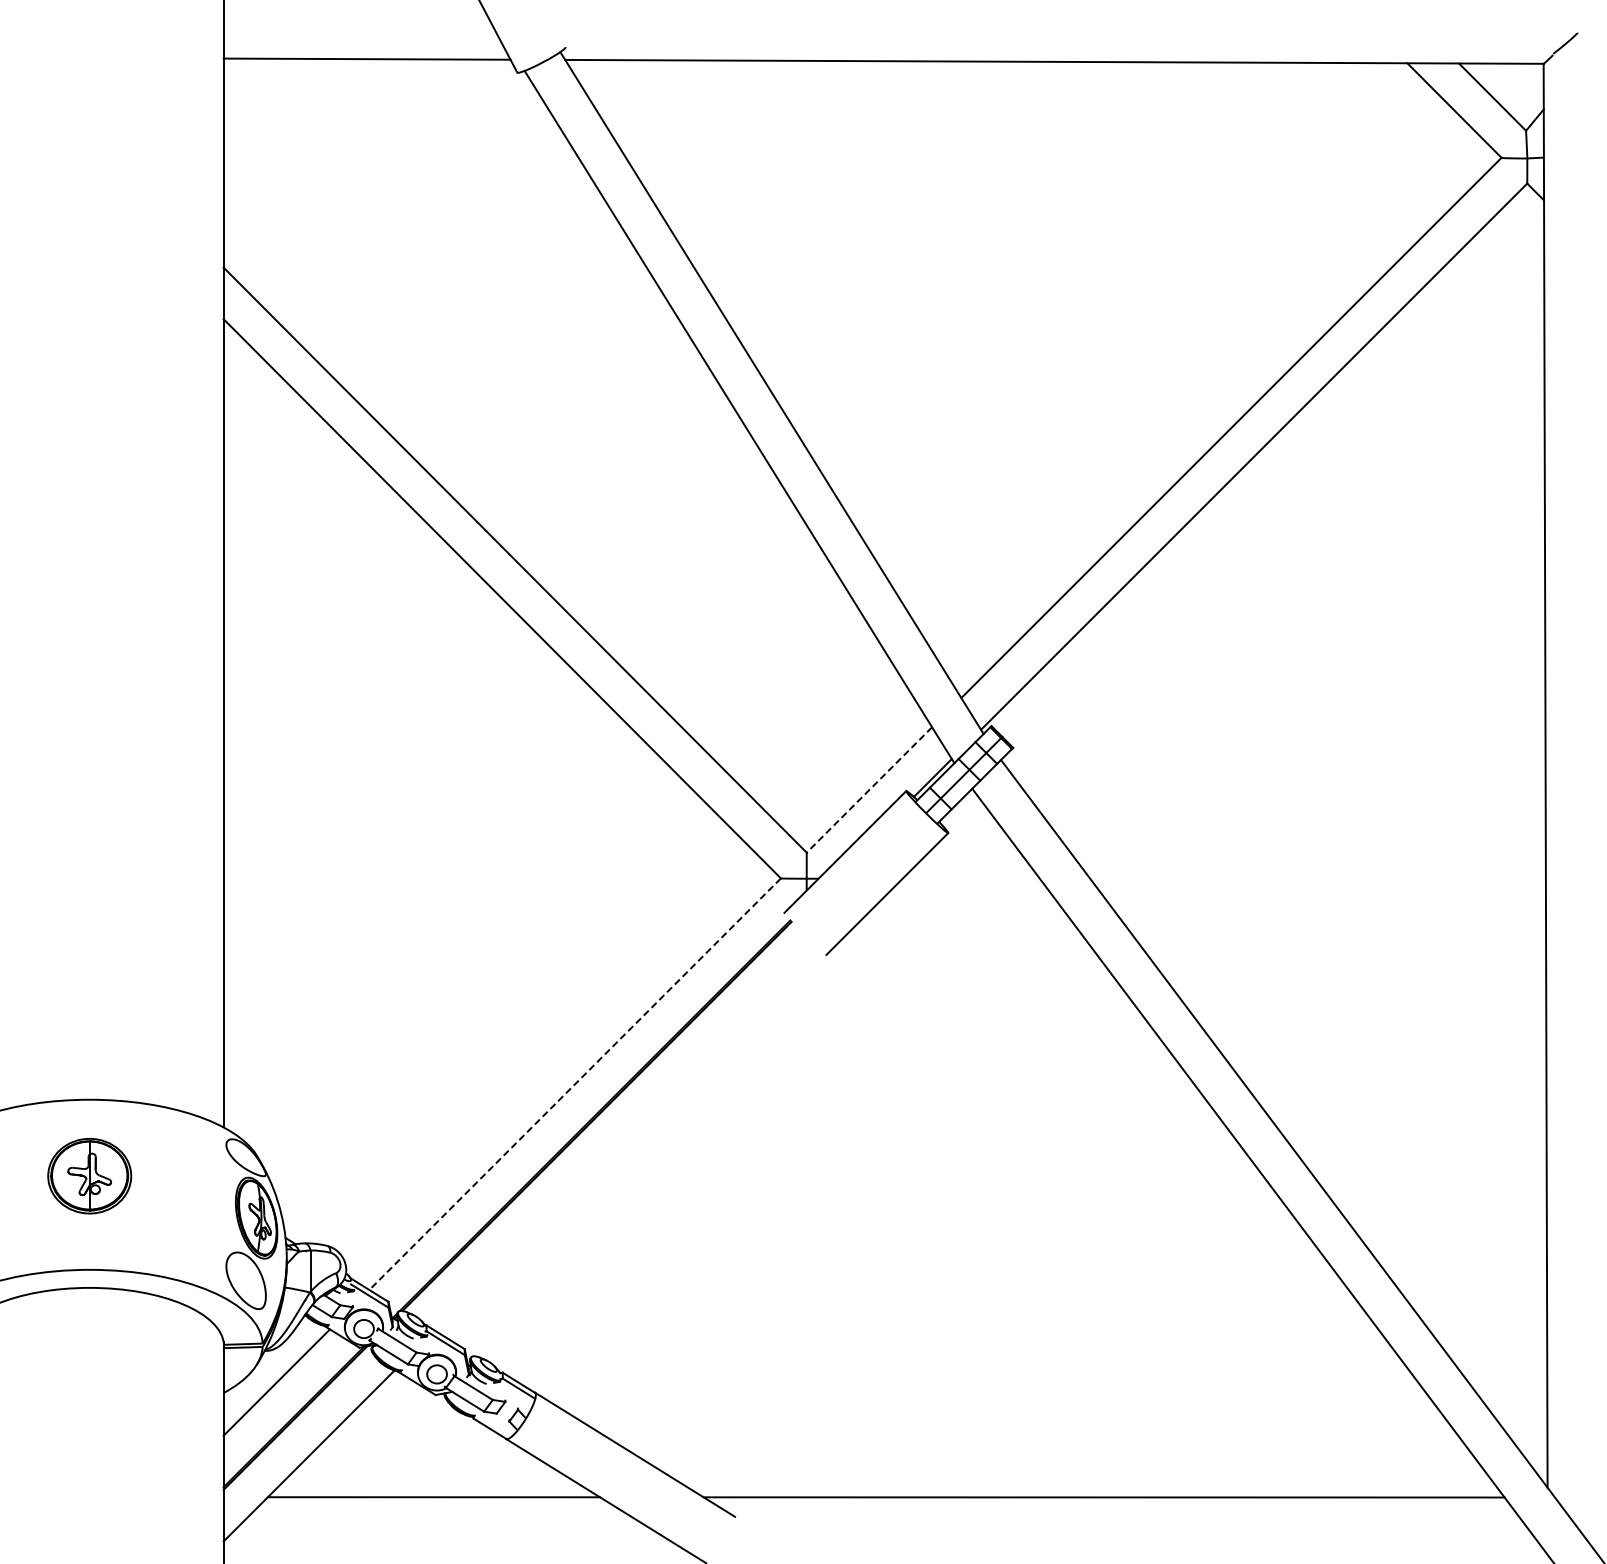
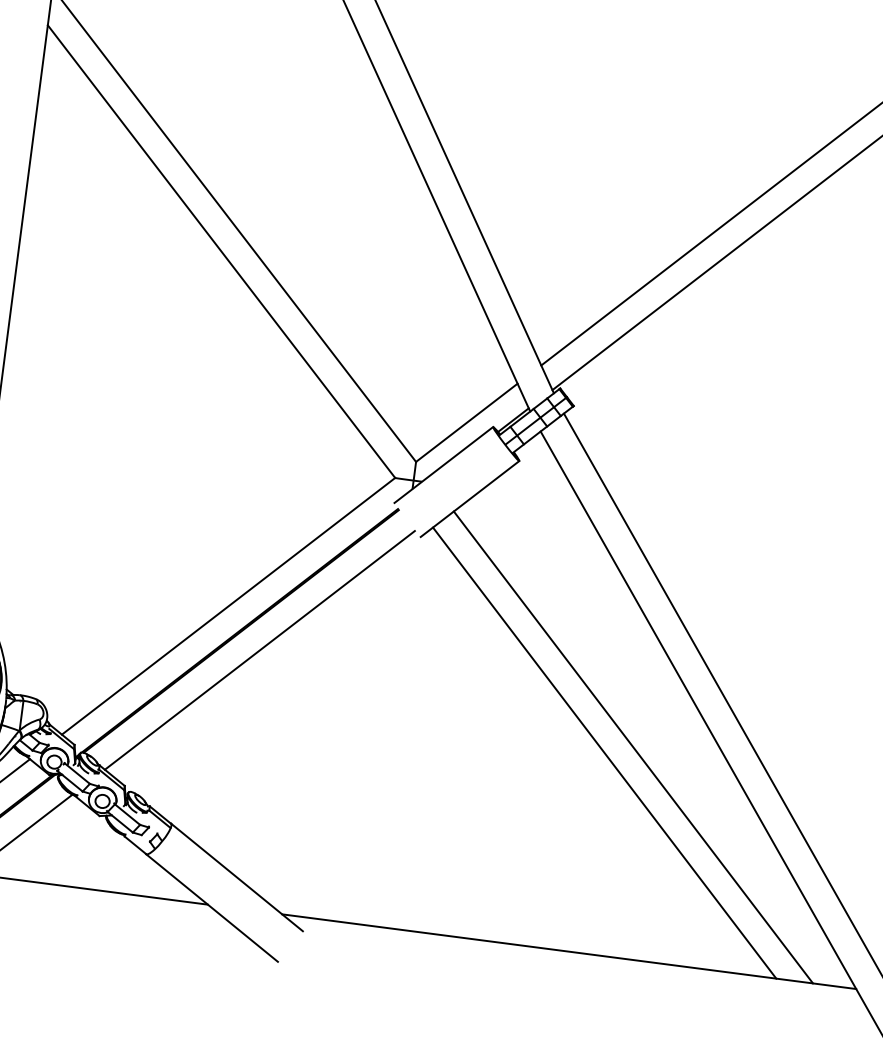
line: (869, 789) -> (466, 422), dashed -> solid
line: (574, 1084) -> (228, 606), dashed -> solid
line: (625, 1138) -> (259, 649), added
line: (1155, 1205) -> (633, 747), added
line: (1117, 1218) -> (604, 753), added

